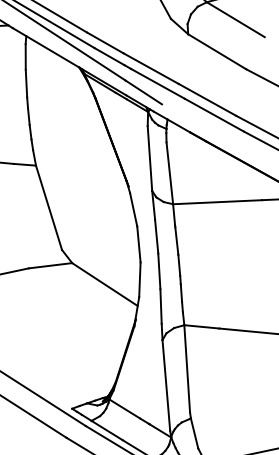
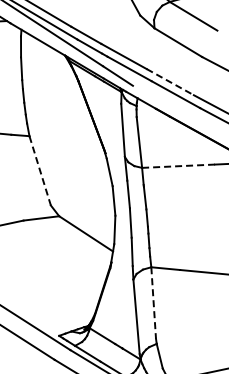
line: (207, 100) -> (170, 82), solid -> dashed
line: (217, 202) -> (178, 166), solid -> dashed
line: (49, 208) -> (40, 171), solid -> dashed
line: (186, 369) -> (153, 303), solid -> dashed

